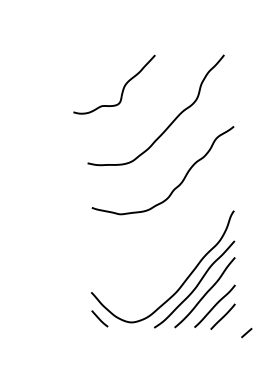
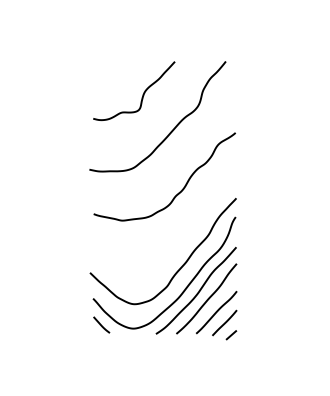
curve: (122, 88) -> (142, 94), moved
curve: (180, 258) -> (182, 264), added
line: (246, 333) -> (231, 335), moved

